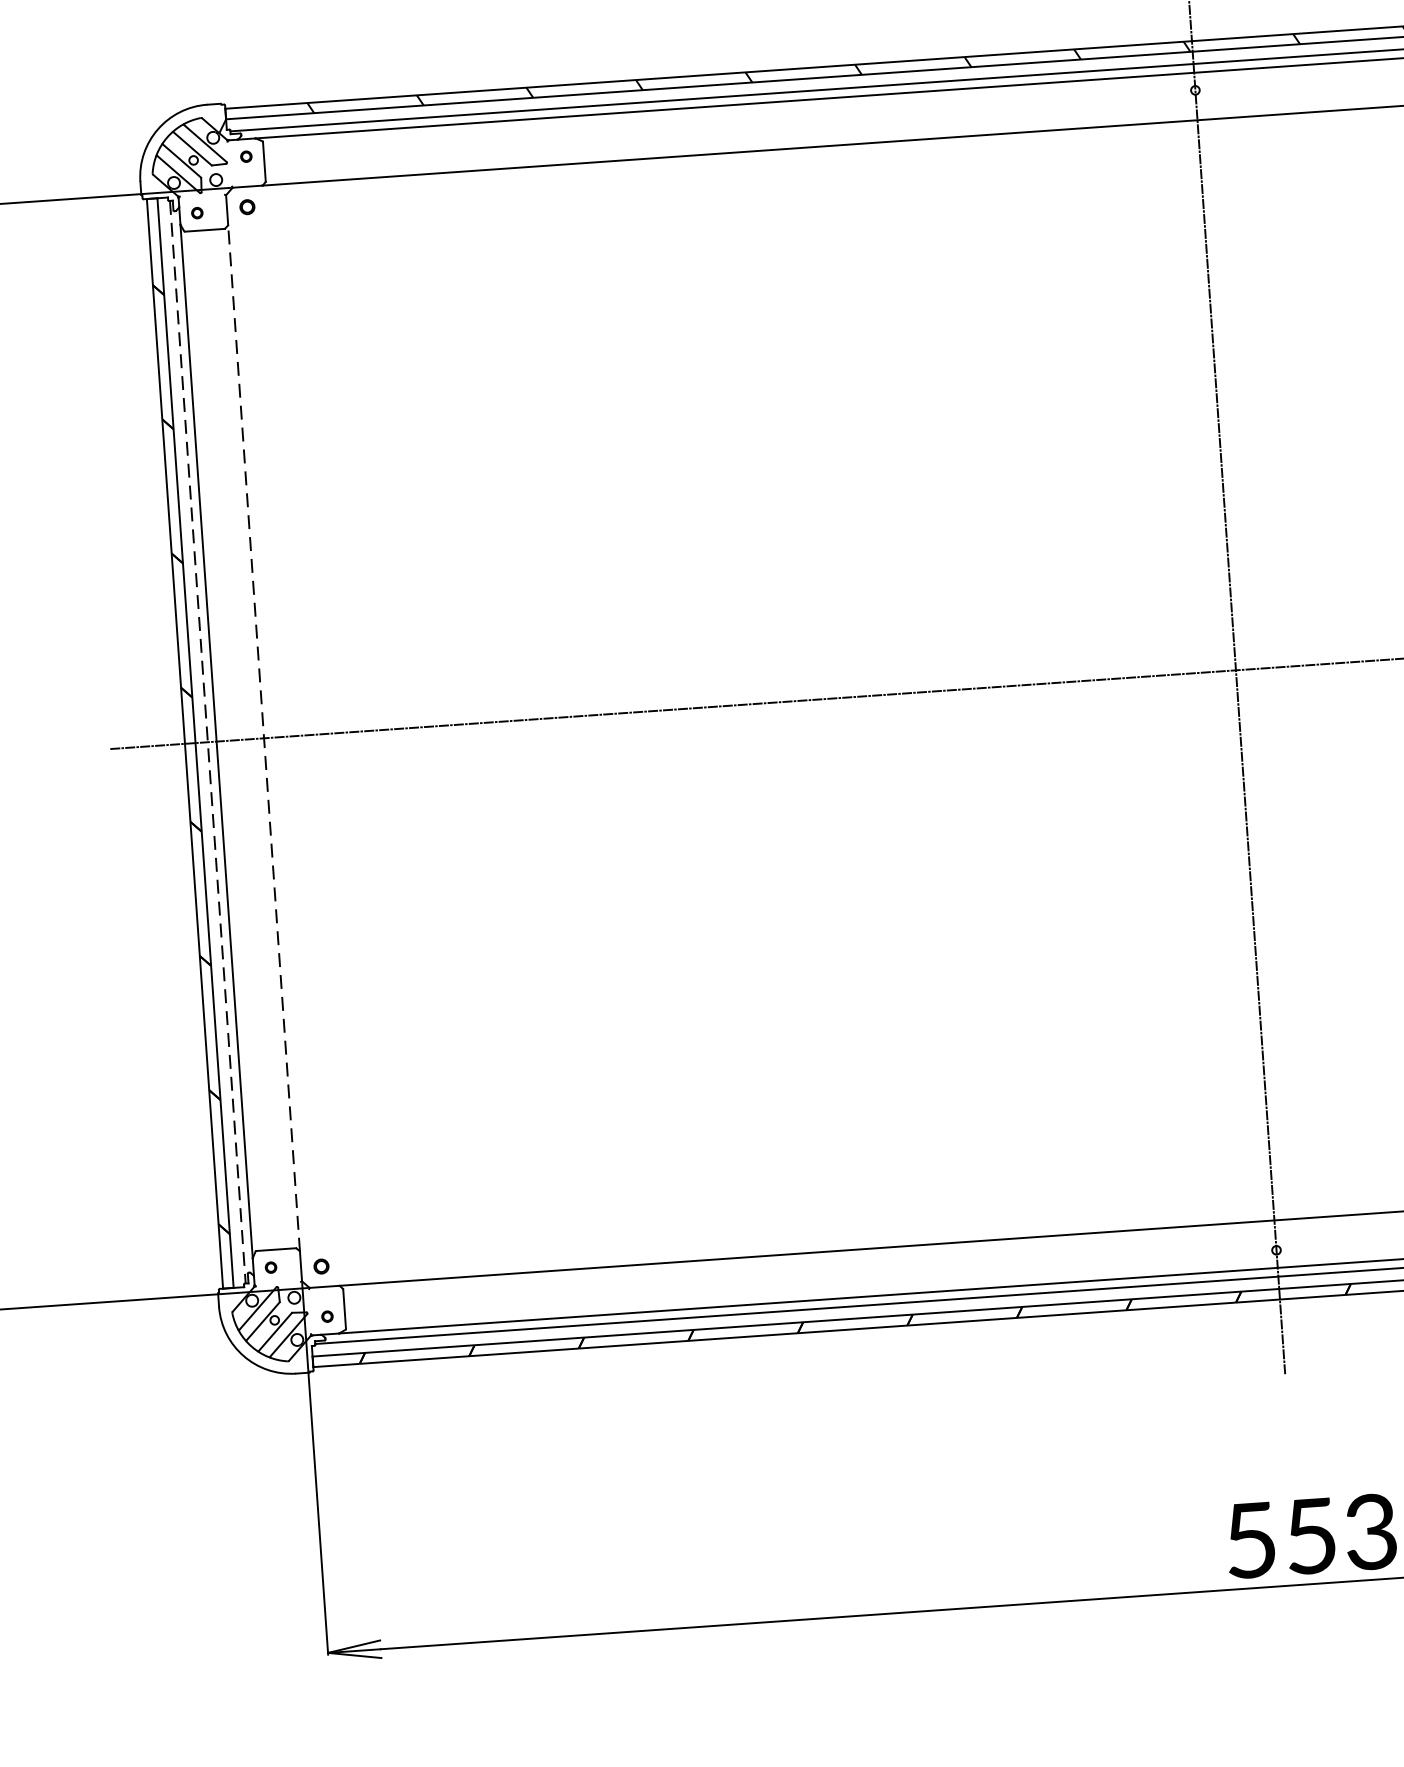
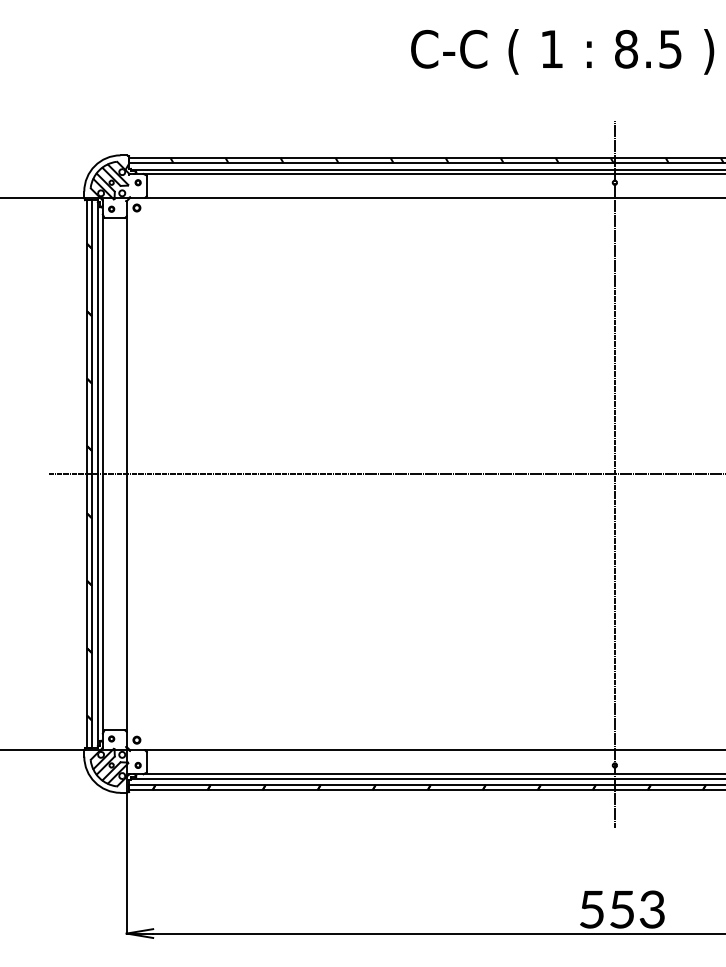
line: (263, 739) -> (126, 474), dashed -> solid
line: (208, 743) -> (98, 474), dashed -> solid

